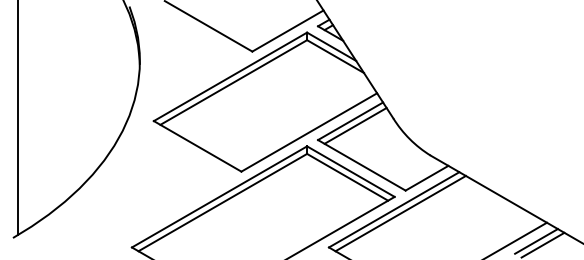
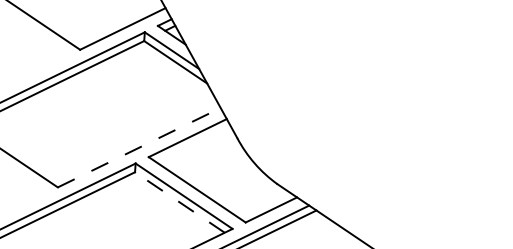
line: (355, 125) -> (193, 143), removed
line: (309, 132) -> (139, 147), solid -> dashed
line: (347, 177) -> (179, 202), solid -> dashed

